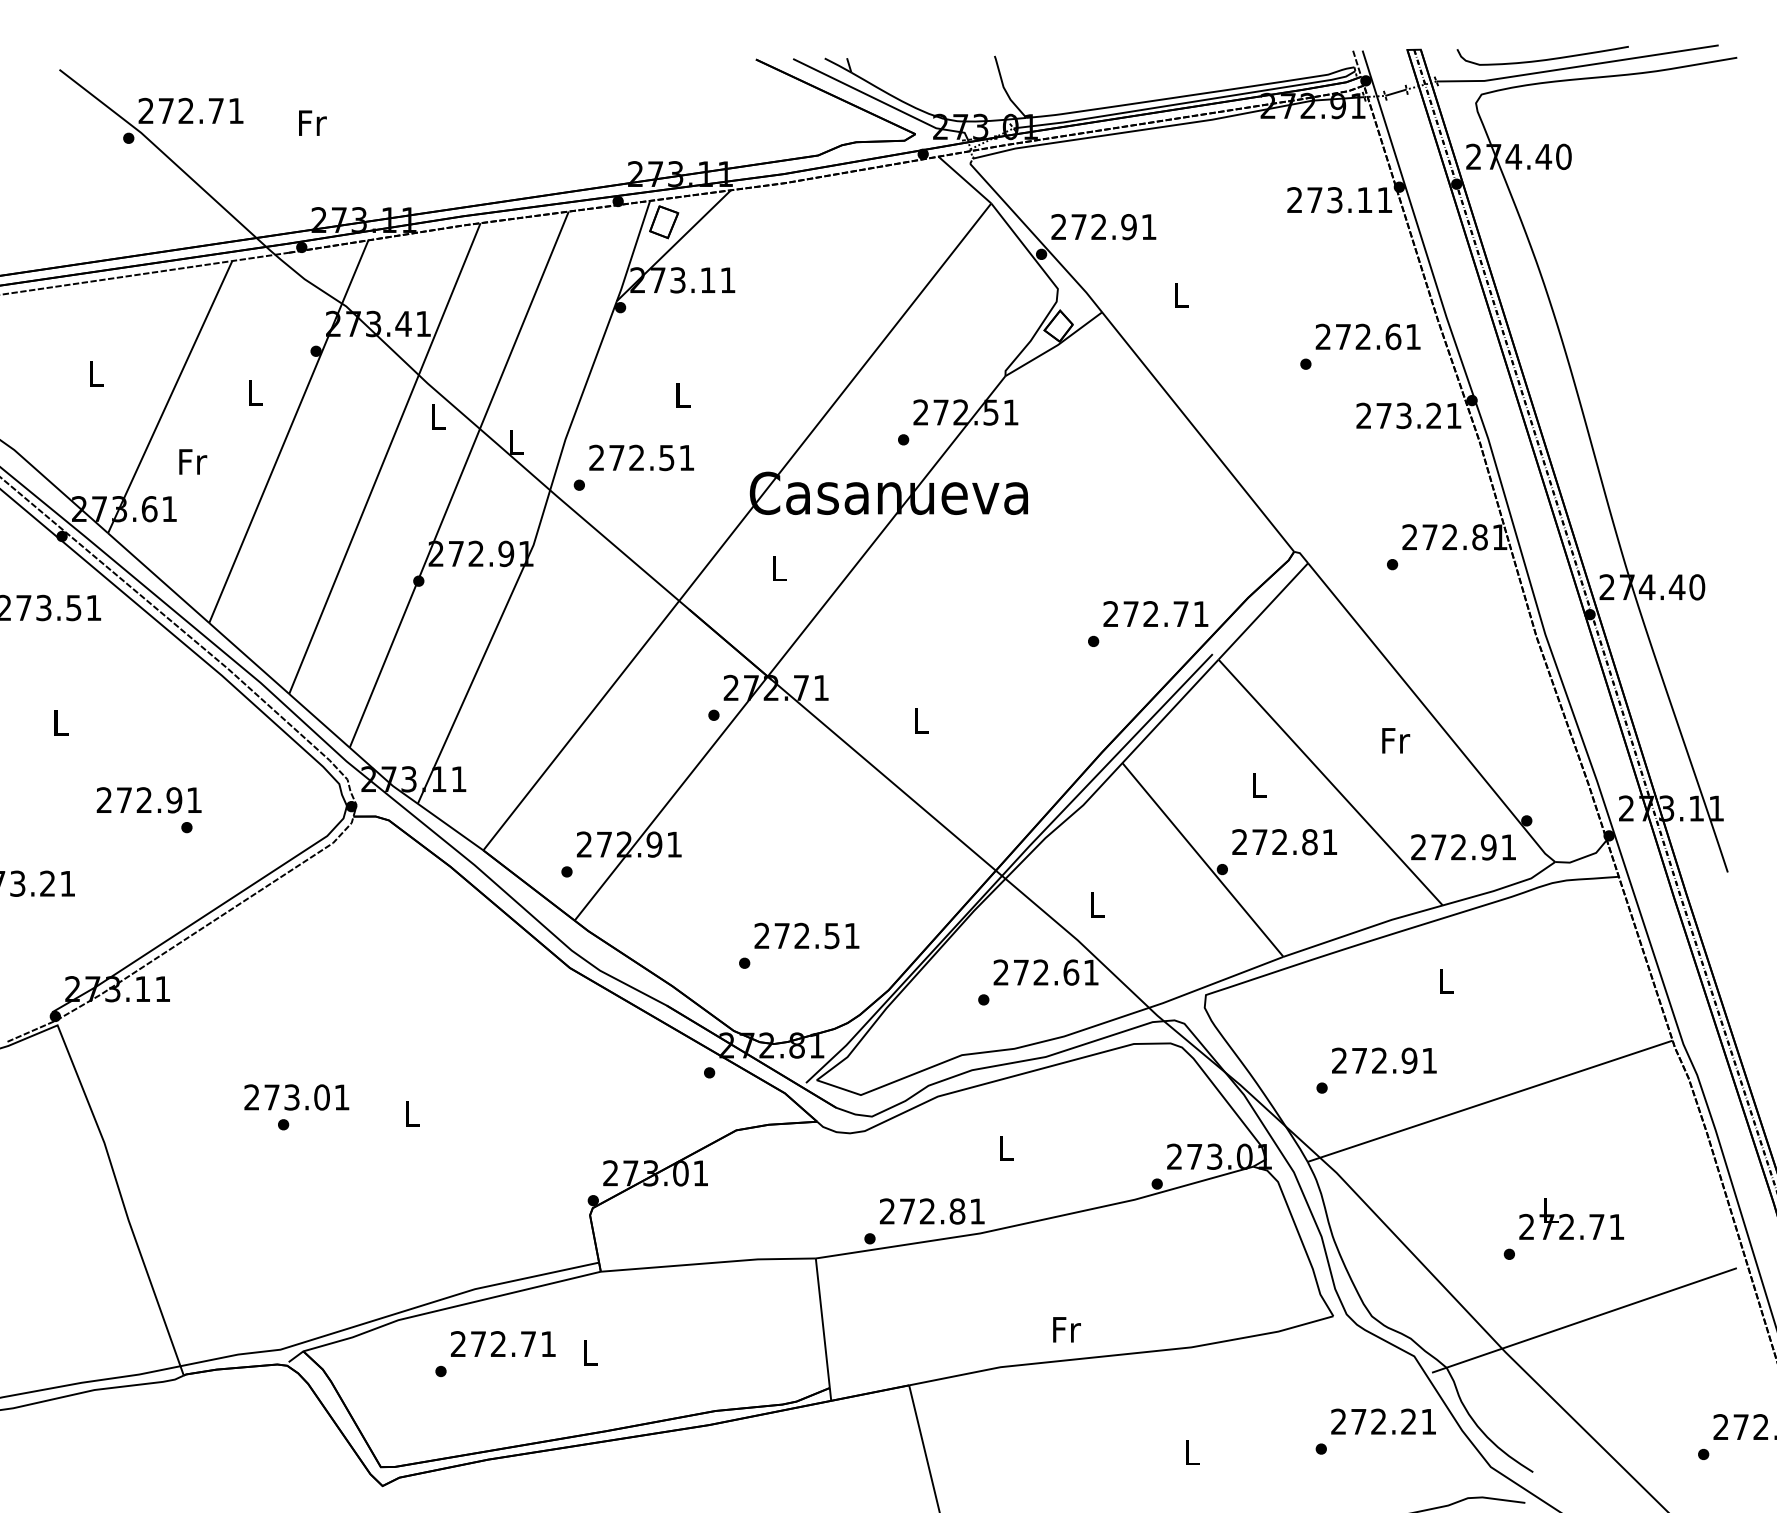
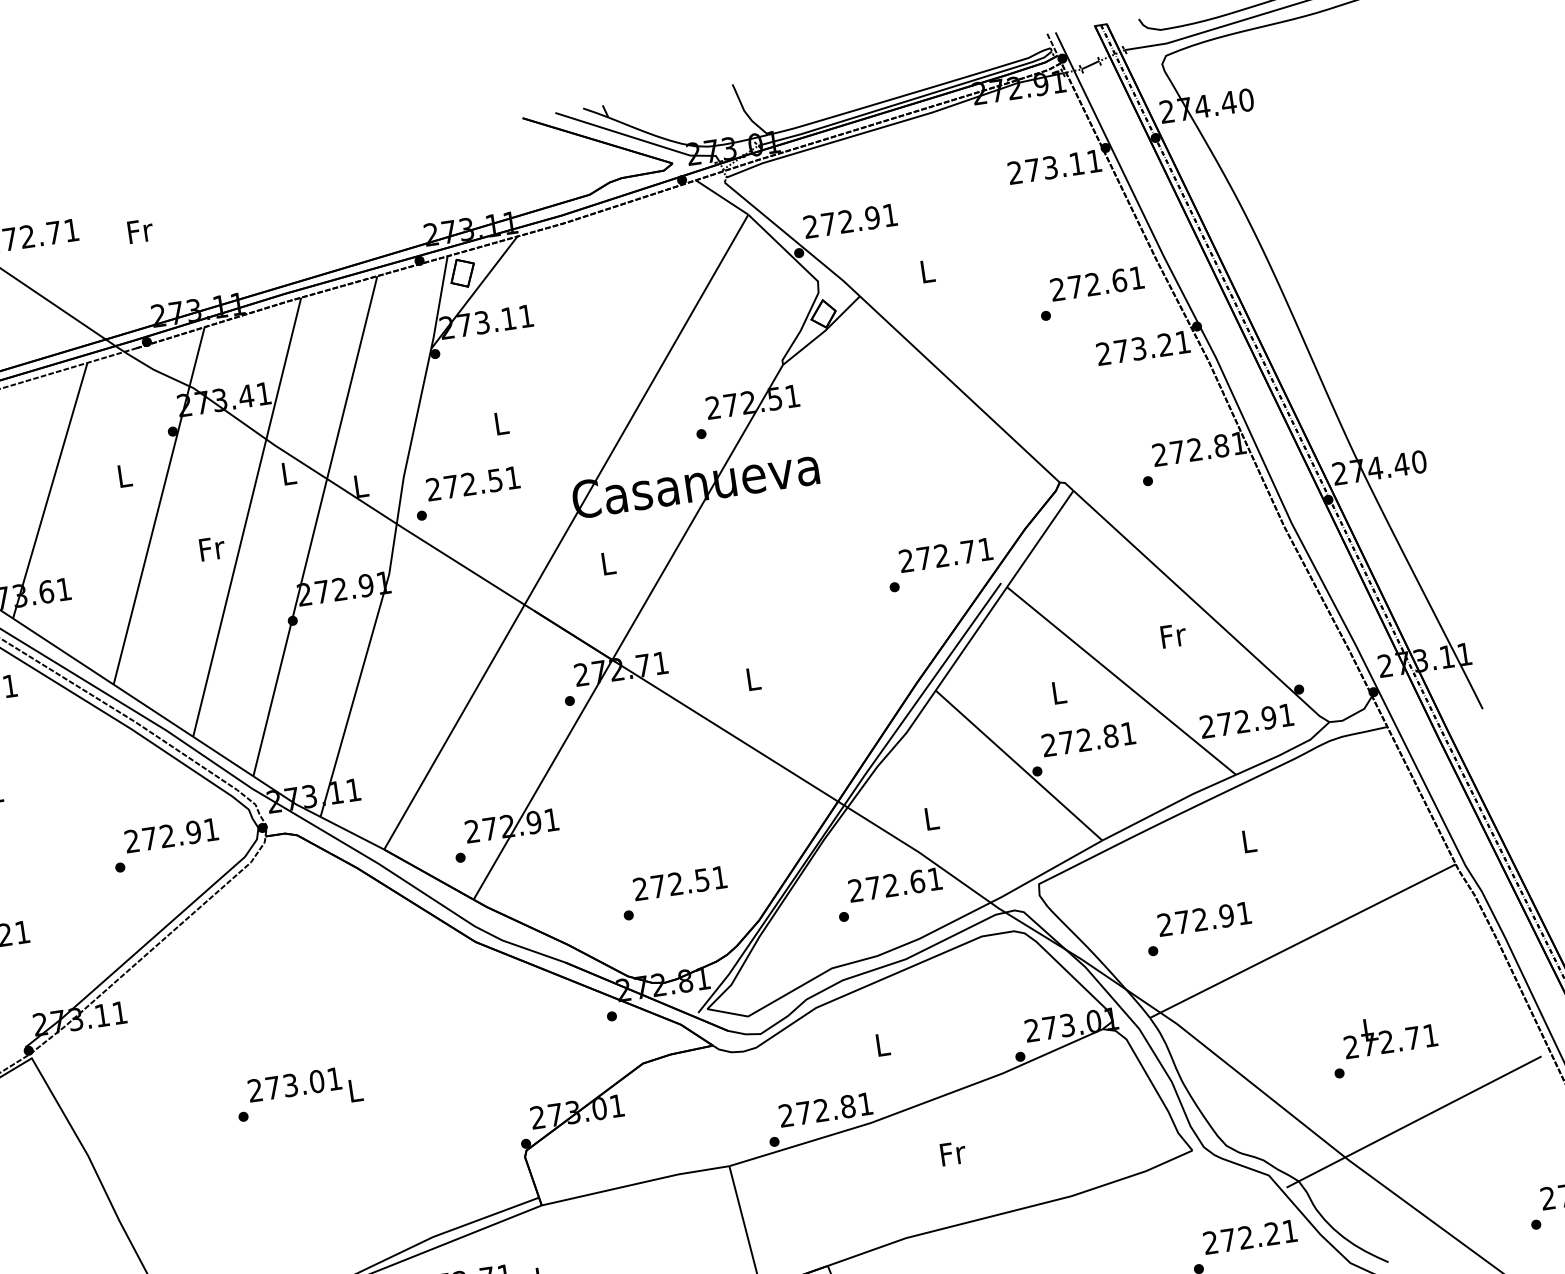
text: (193, 461) -> (212, 548), moved
text: (148, 800) -> (171, 835), moved
text: (296, 1097) -> (294, 1084), moved
text: (1066, 1329) -> (952, 1153), moved

